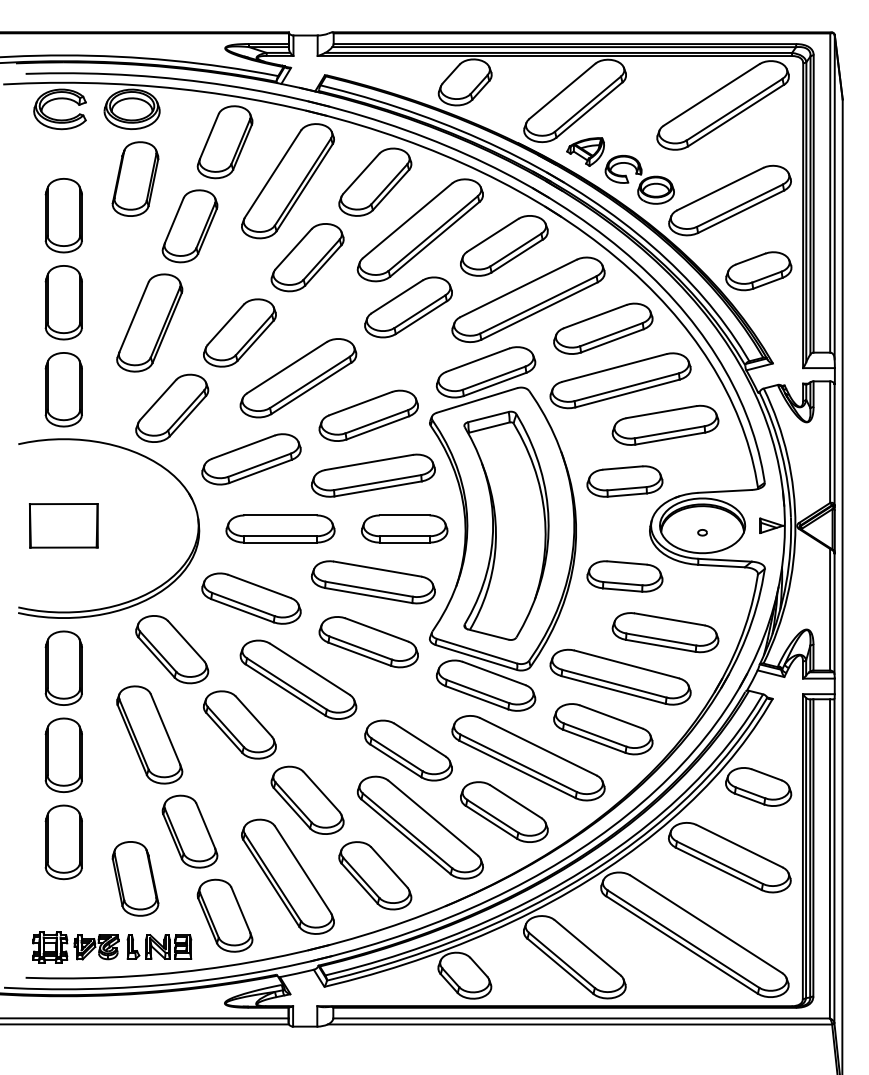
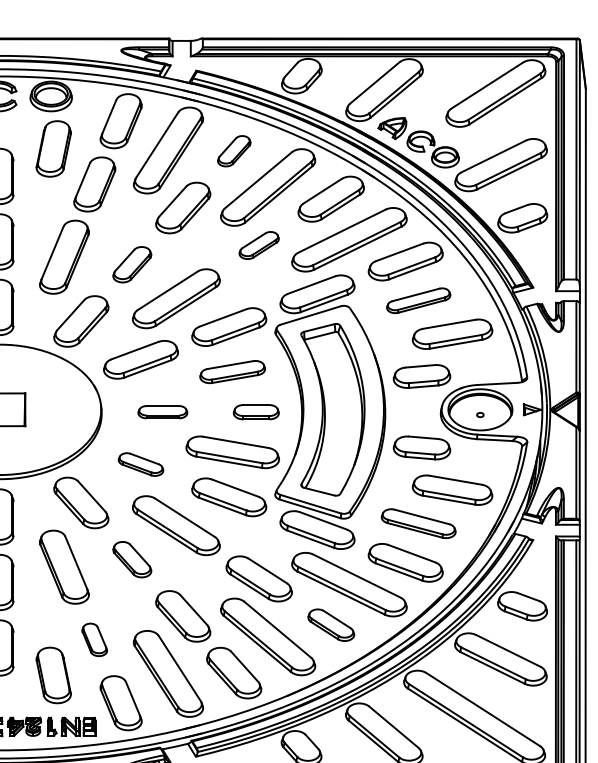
part: (375, 181) -> (234, 150), size x0.6
part: (408, 307) -> (259, 245), size x0.6
part: (239, 332) -> (131, 264), size x0.7
part: (620, 380) -> (418, 300), size x0.6
part: (372, 475) -> (232, 371), size x0.7
part: (280, 528) -> (162, 411), size x0.6
part: (404, 528) -> (256, 411), size x0.7
part: (251, 598) -> (141, 464), size x0.6
part: (620, 676) -> (418, 523), size x0.7
part: (239, 724) -> (131, 559), size x0.7
part: (504, 811) -> (331, 624), size x0.7
part: (189, 831) -> (94, 639), size x0.6

